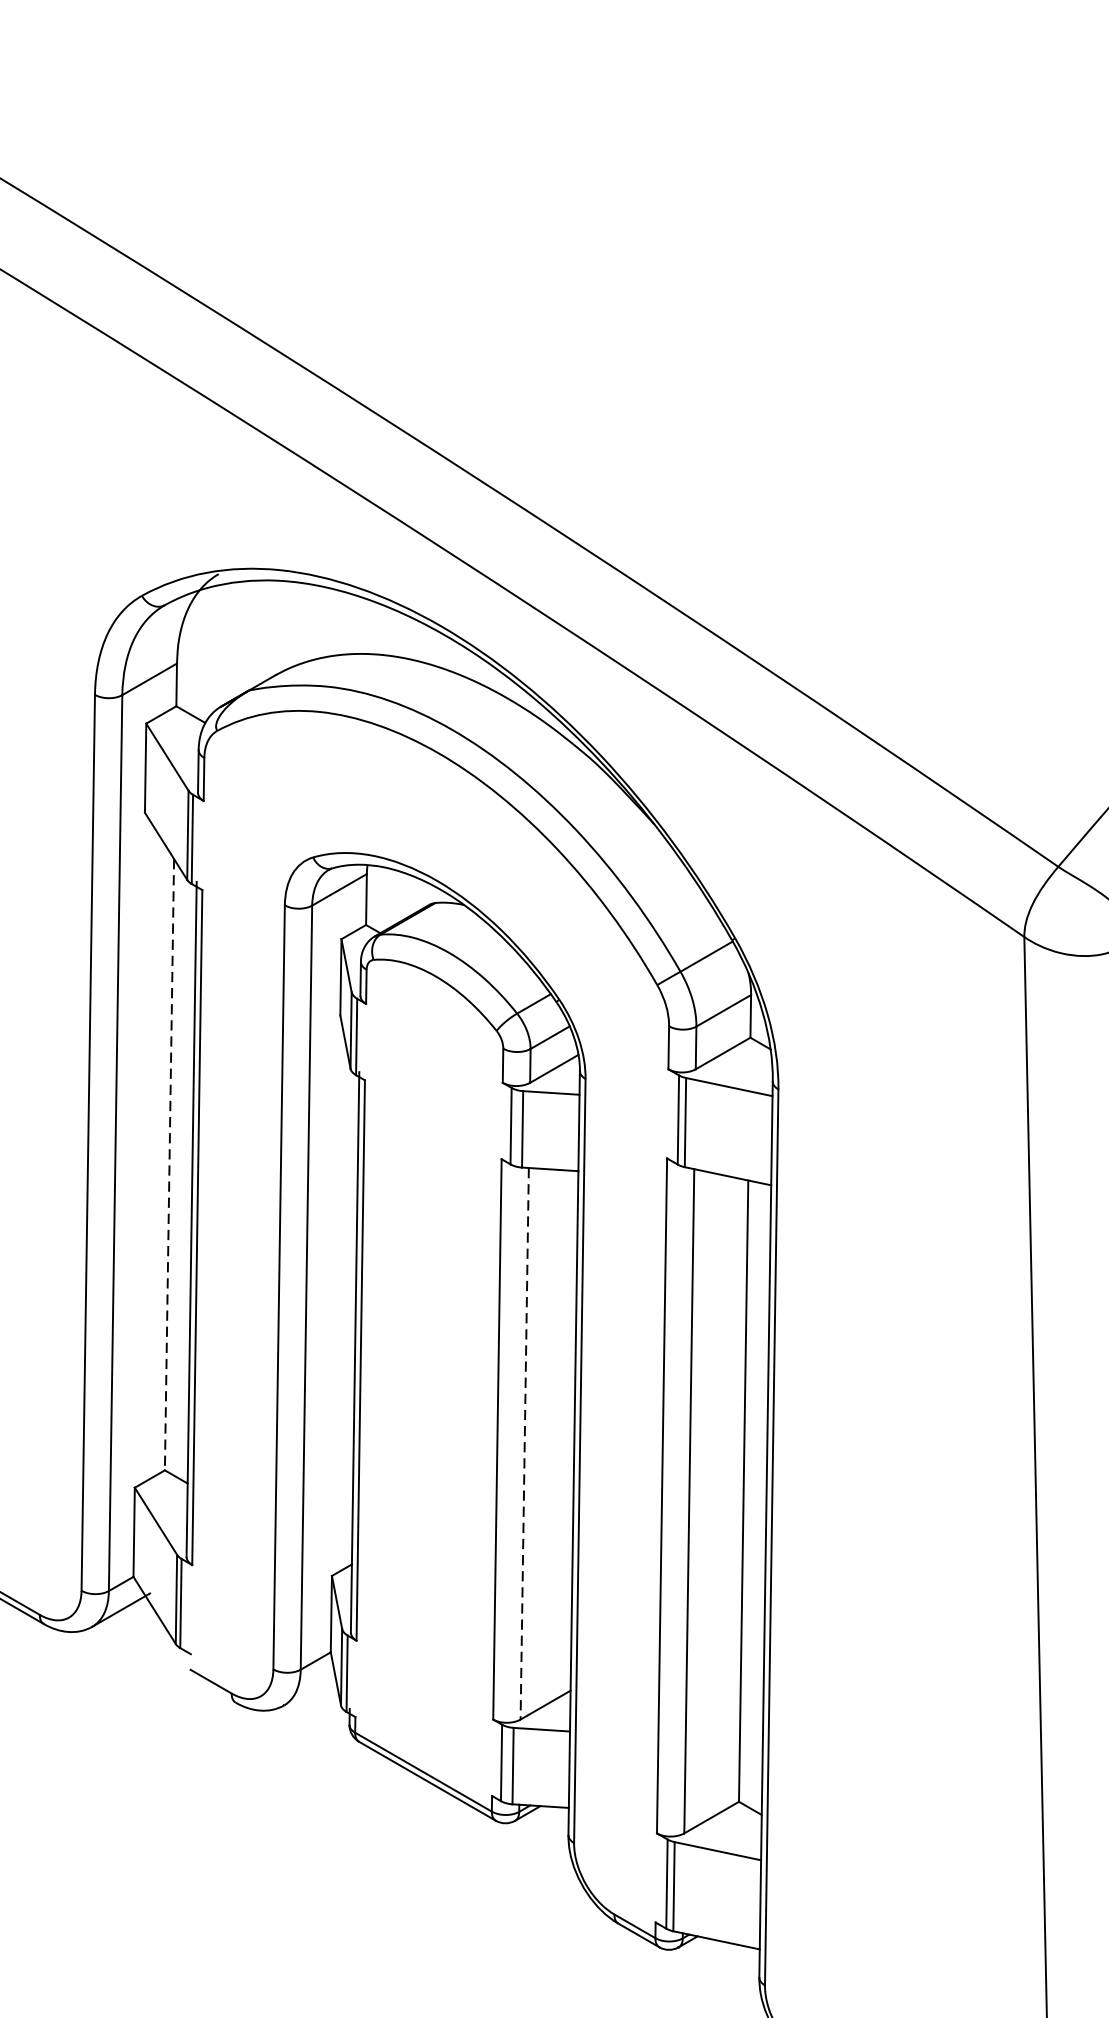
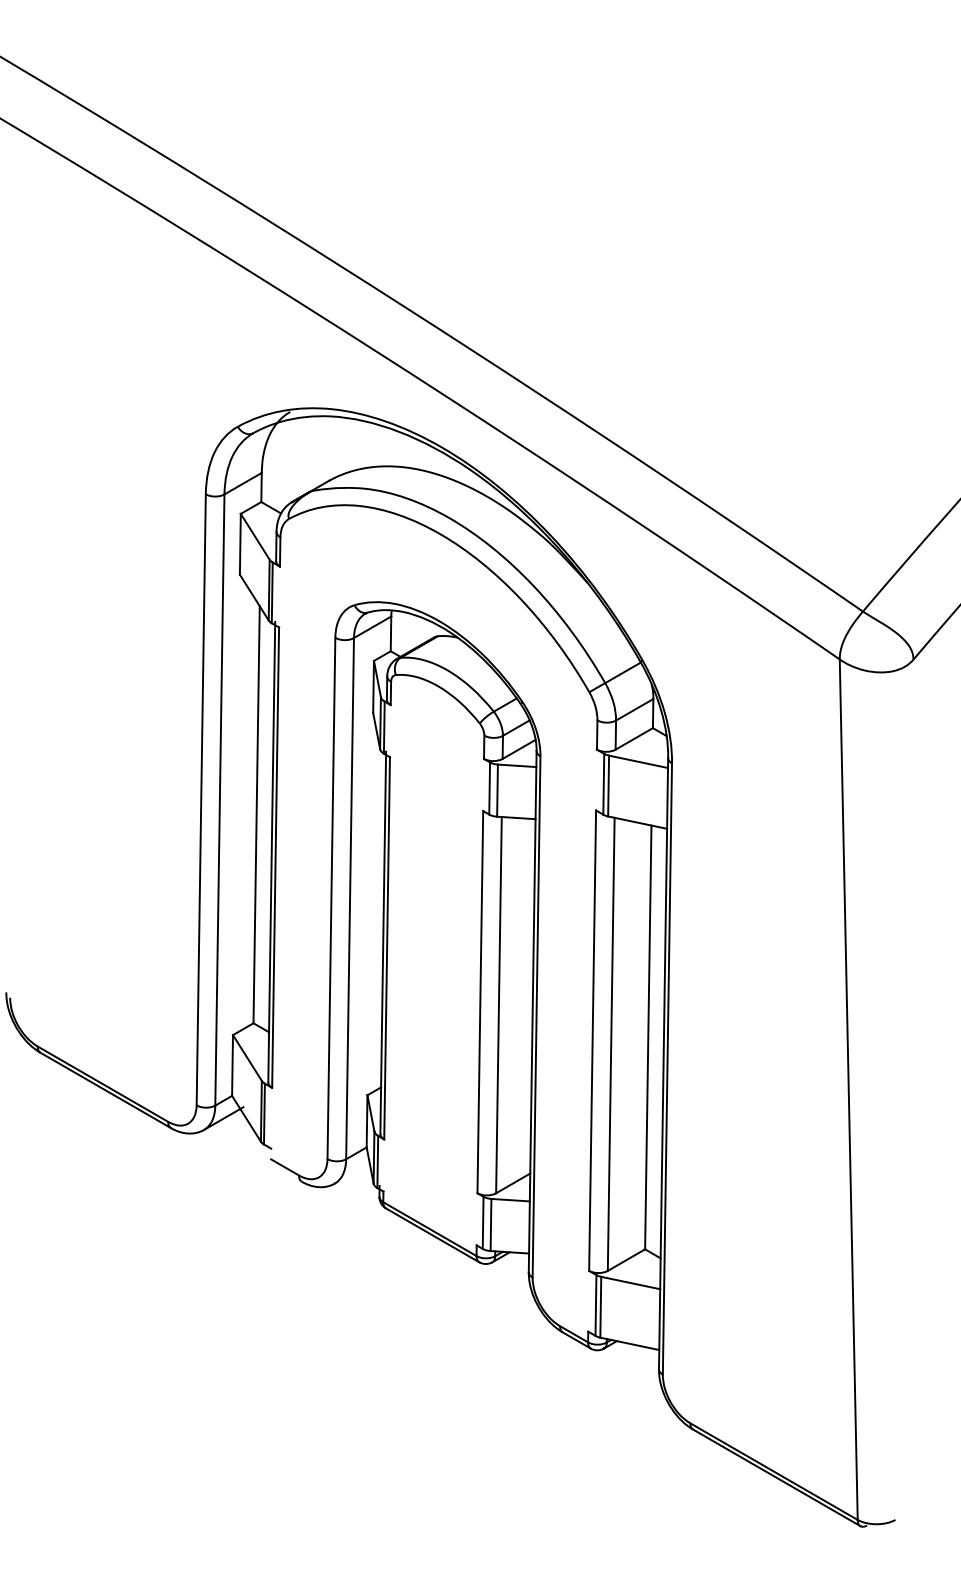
line: (169, 1164) -> (256, 814), dashed -> solid
line: (524, 1444) -> (498, 1005), dashed -> solid

